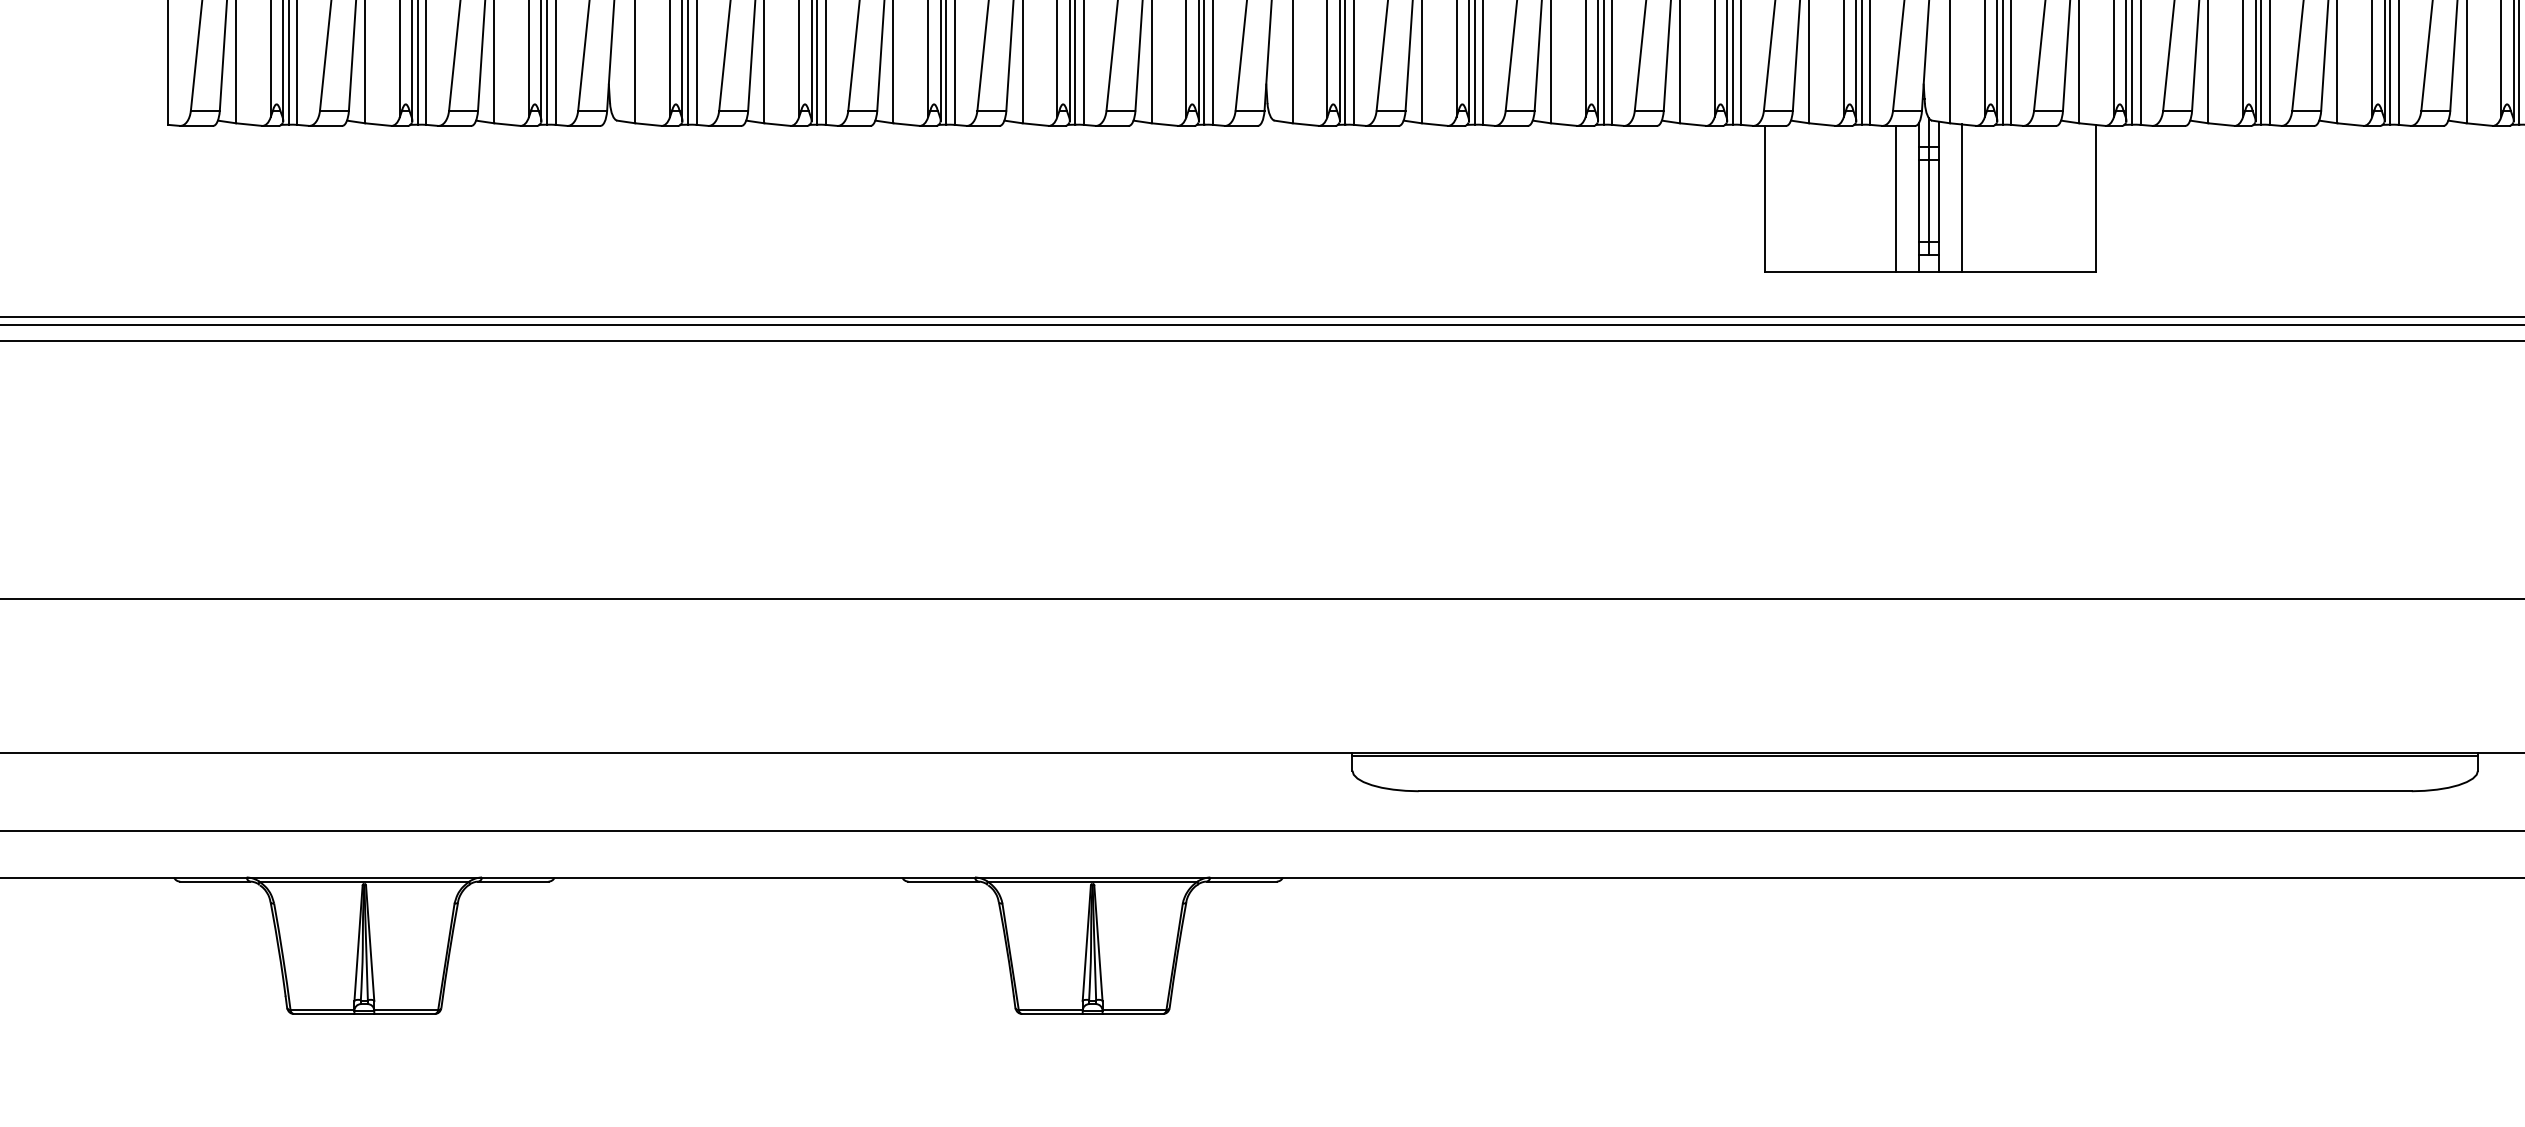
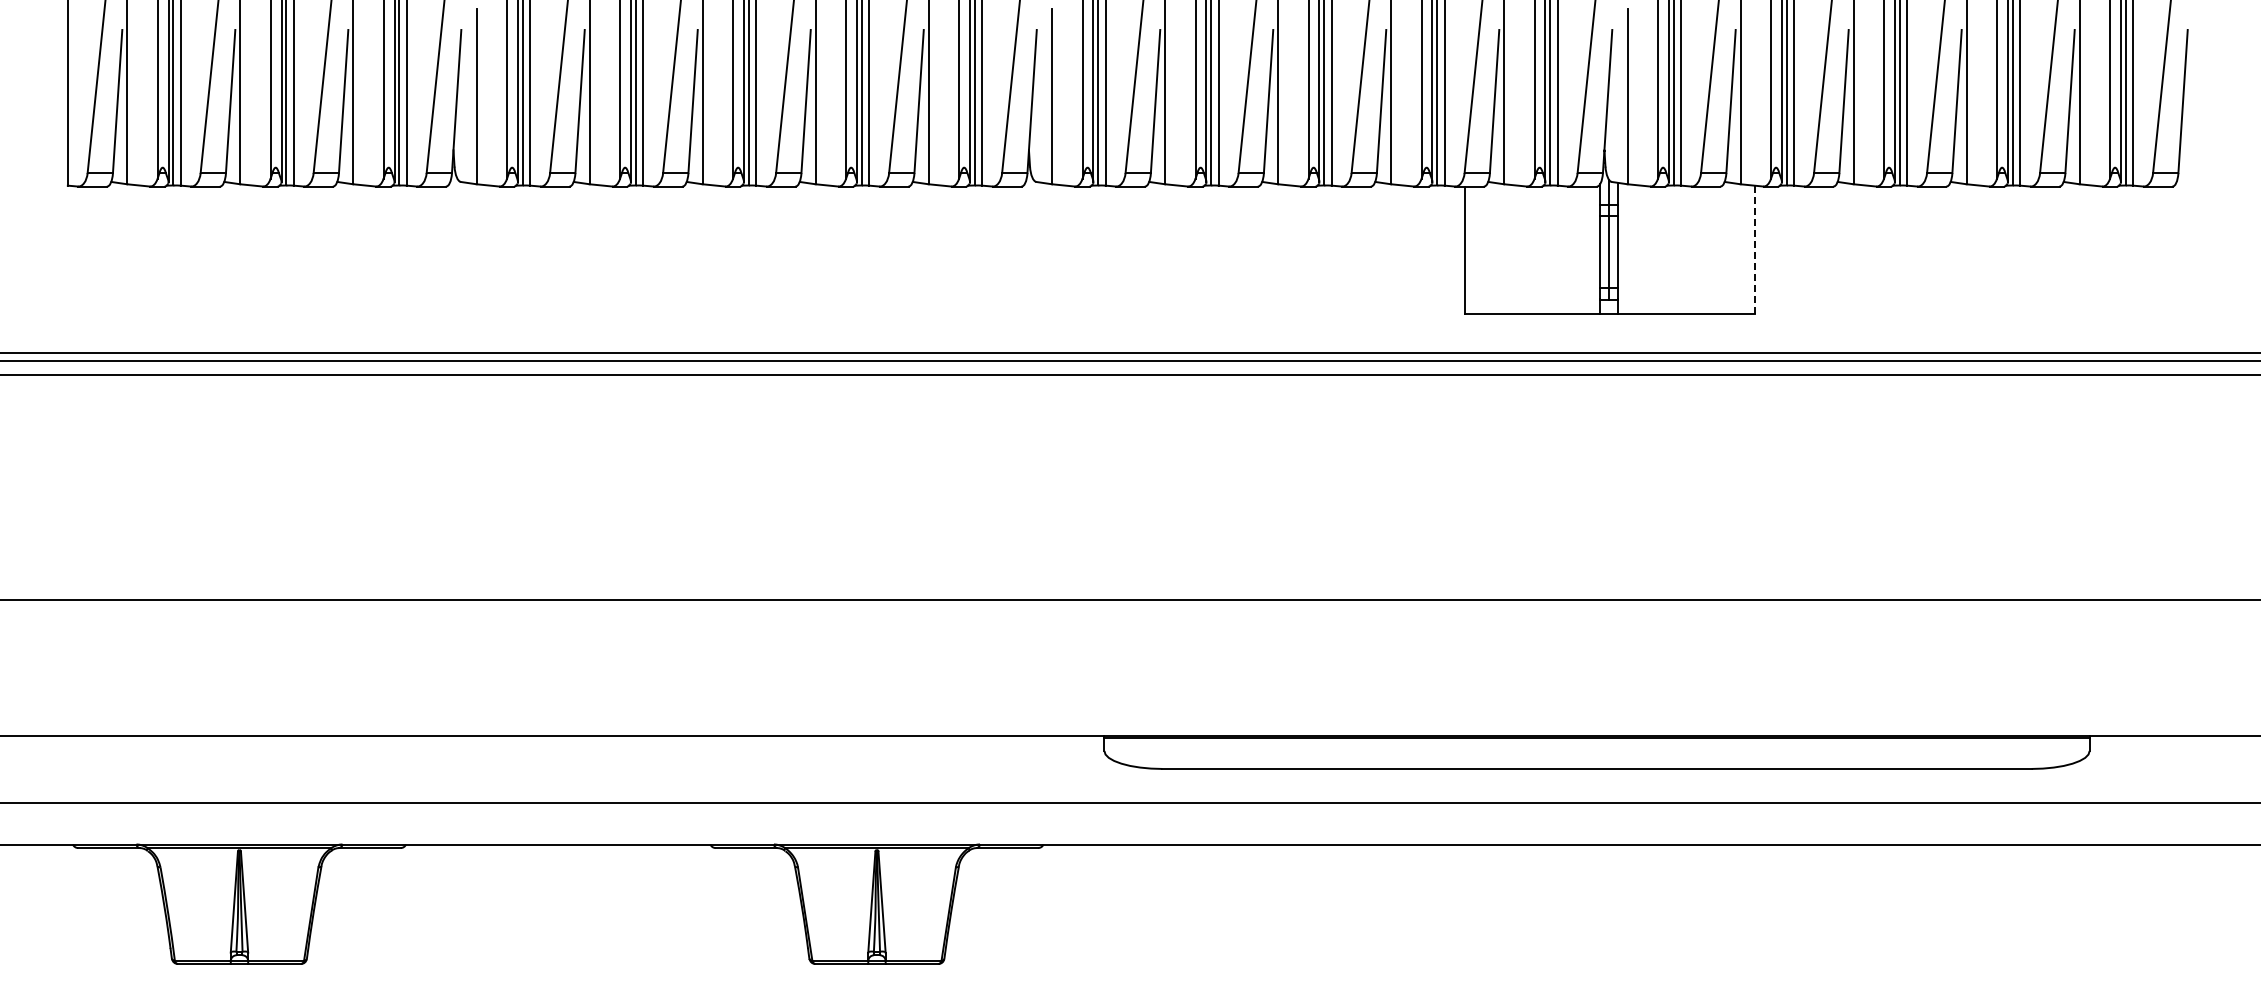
line: (1961, 197) -> (1637, 249), removed
line: (2095, 197) -> (1754, 249), solid -> dashed
line: (1895, 198) -> (1579, 250), removed

